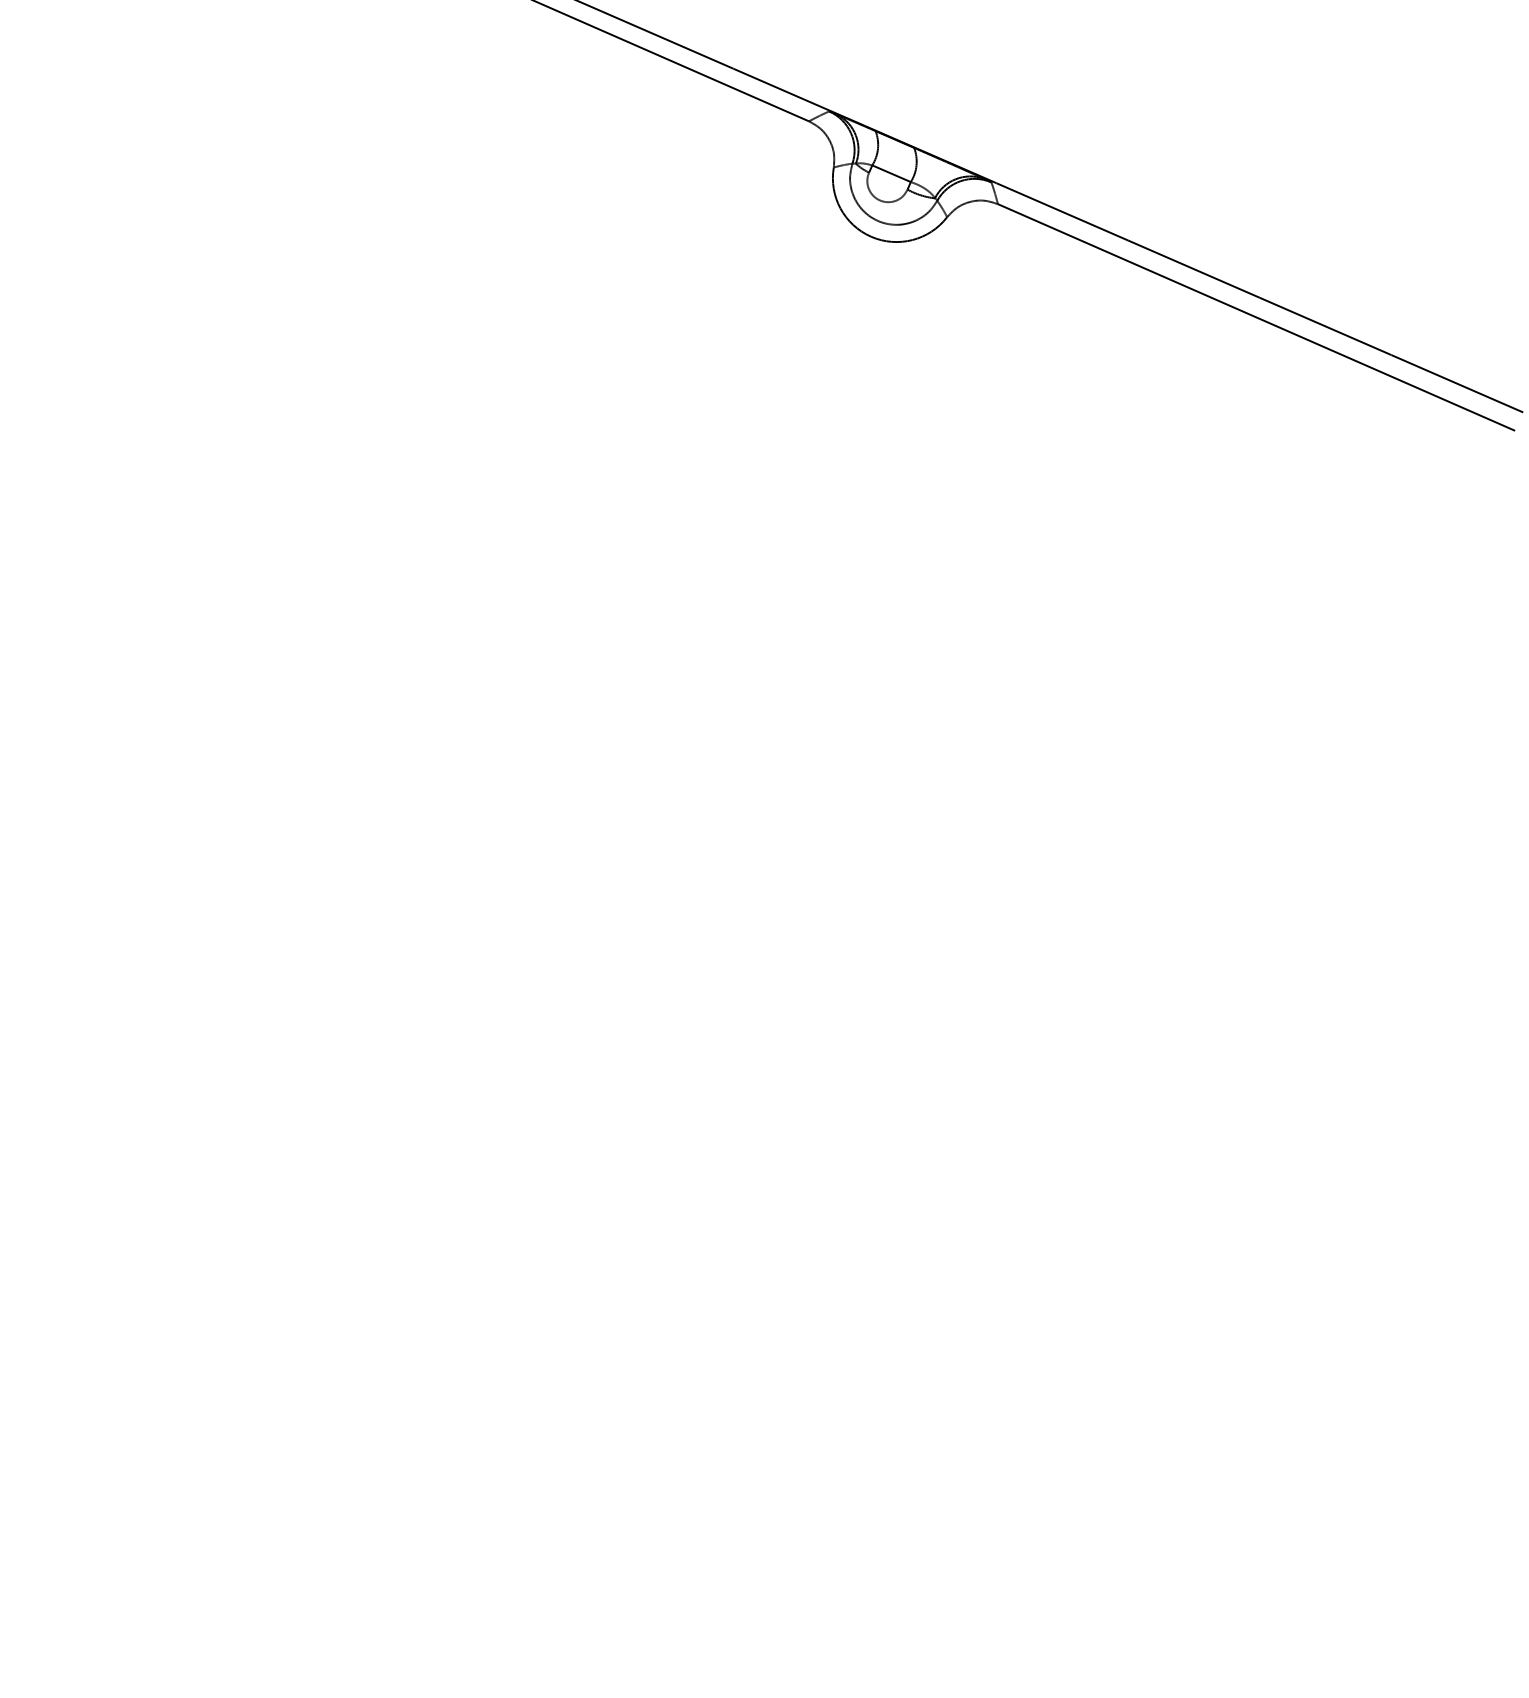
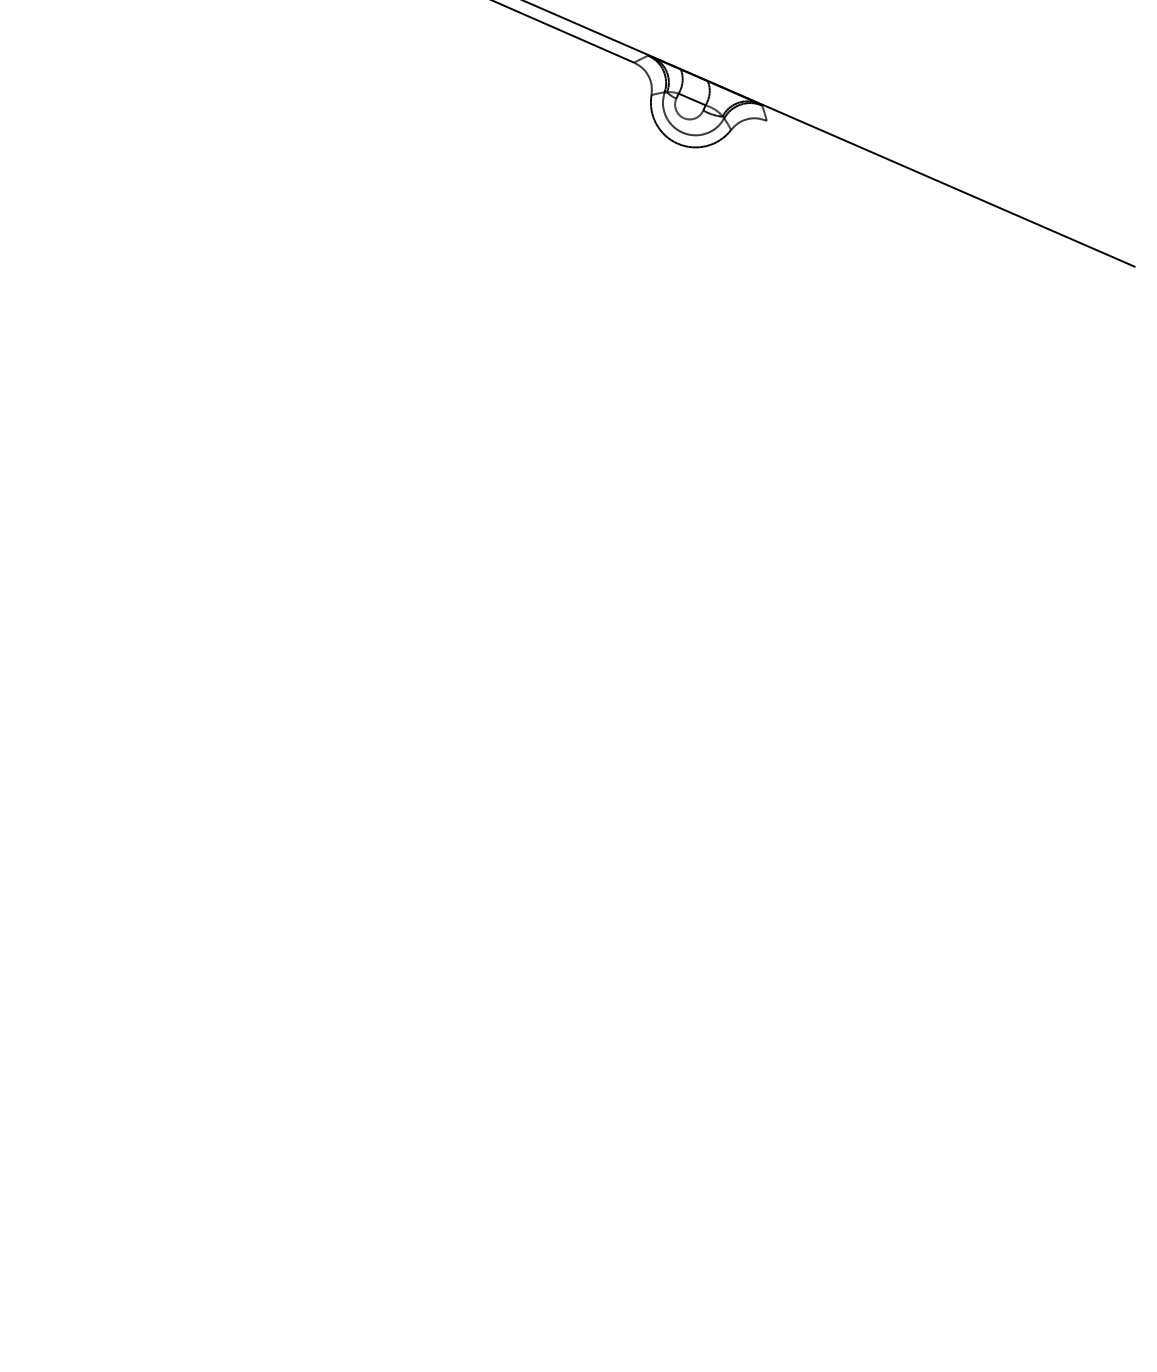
line: (1255, 316) -> (947, 199), removed

